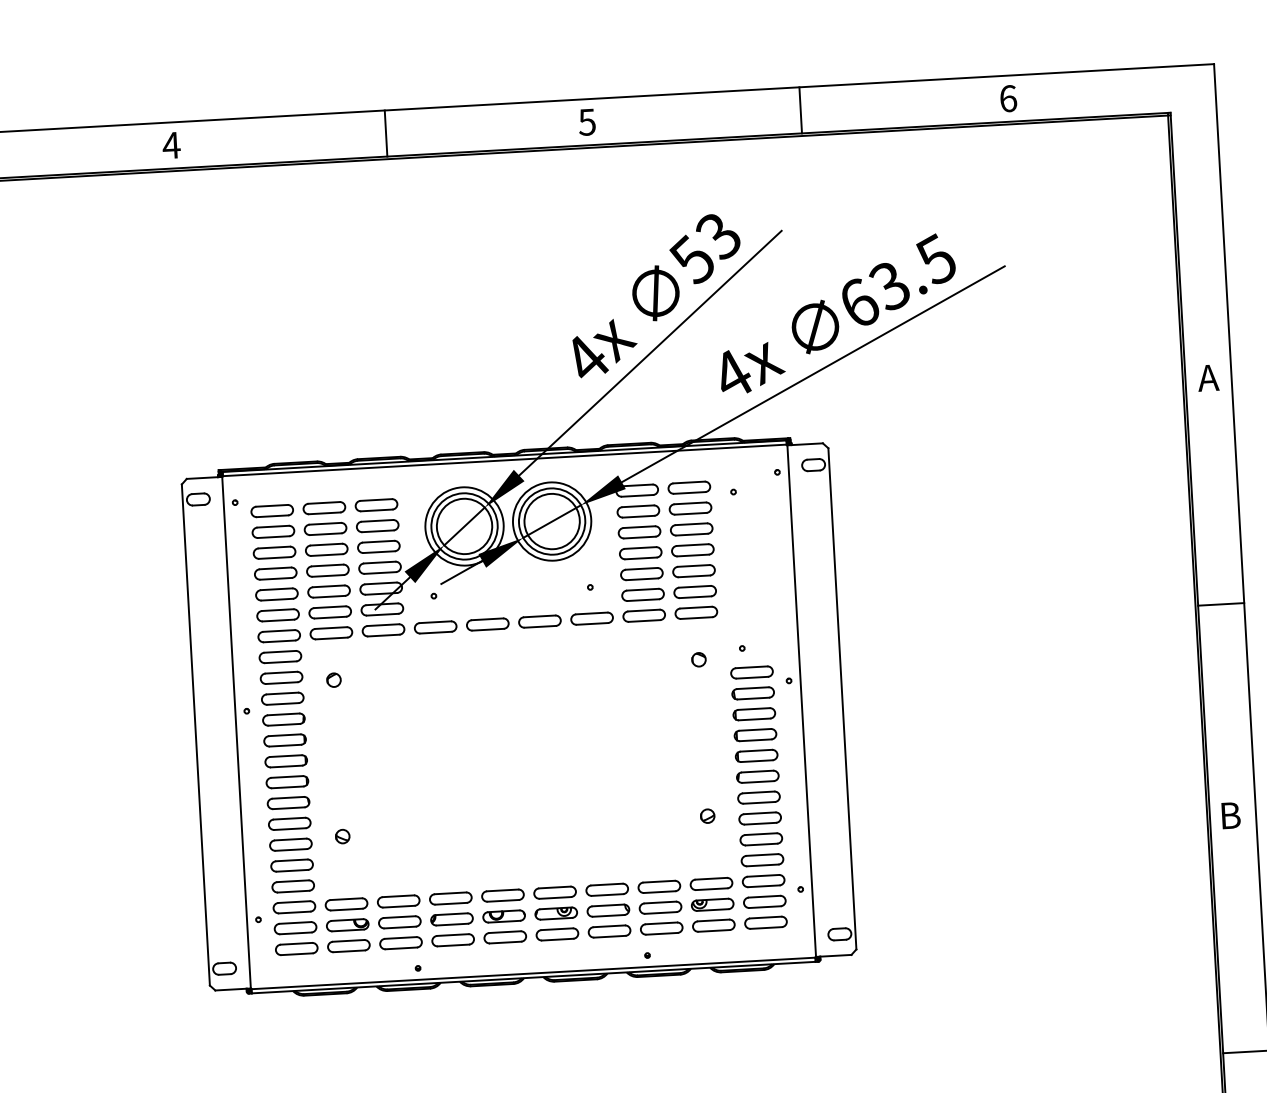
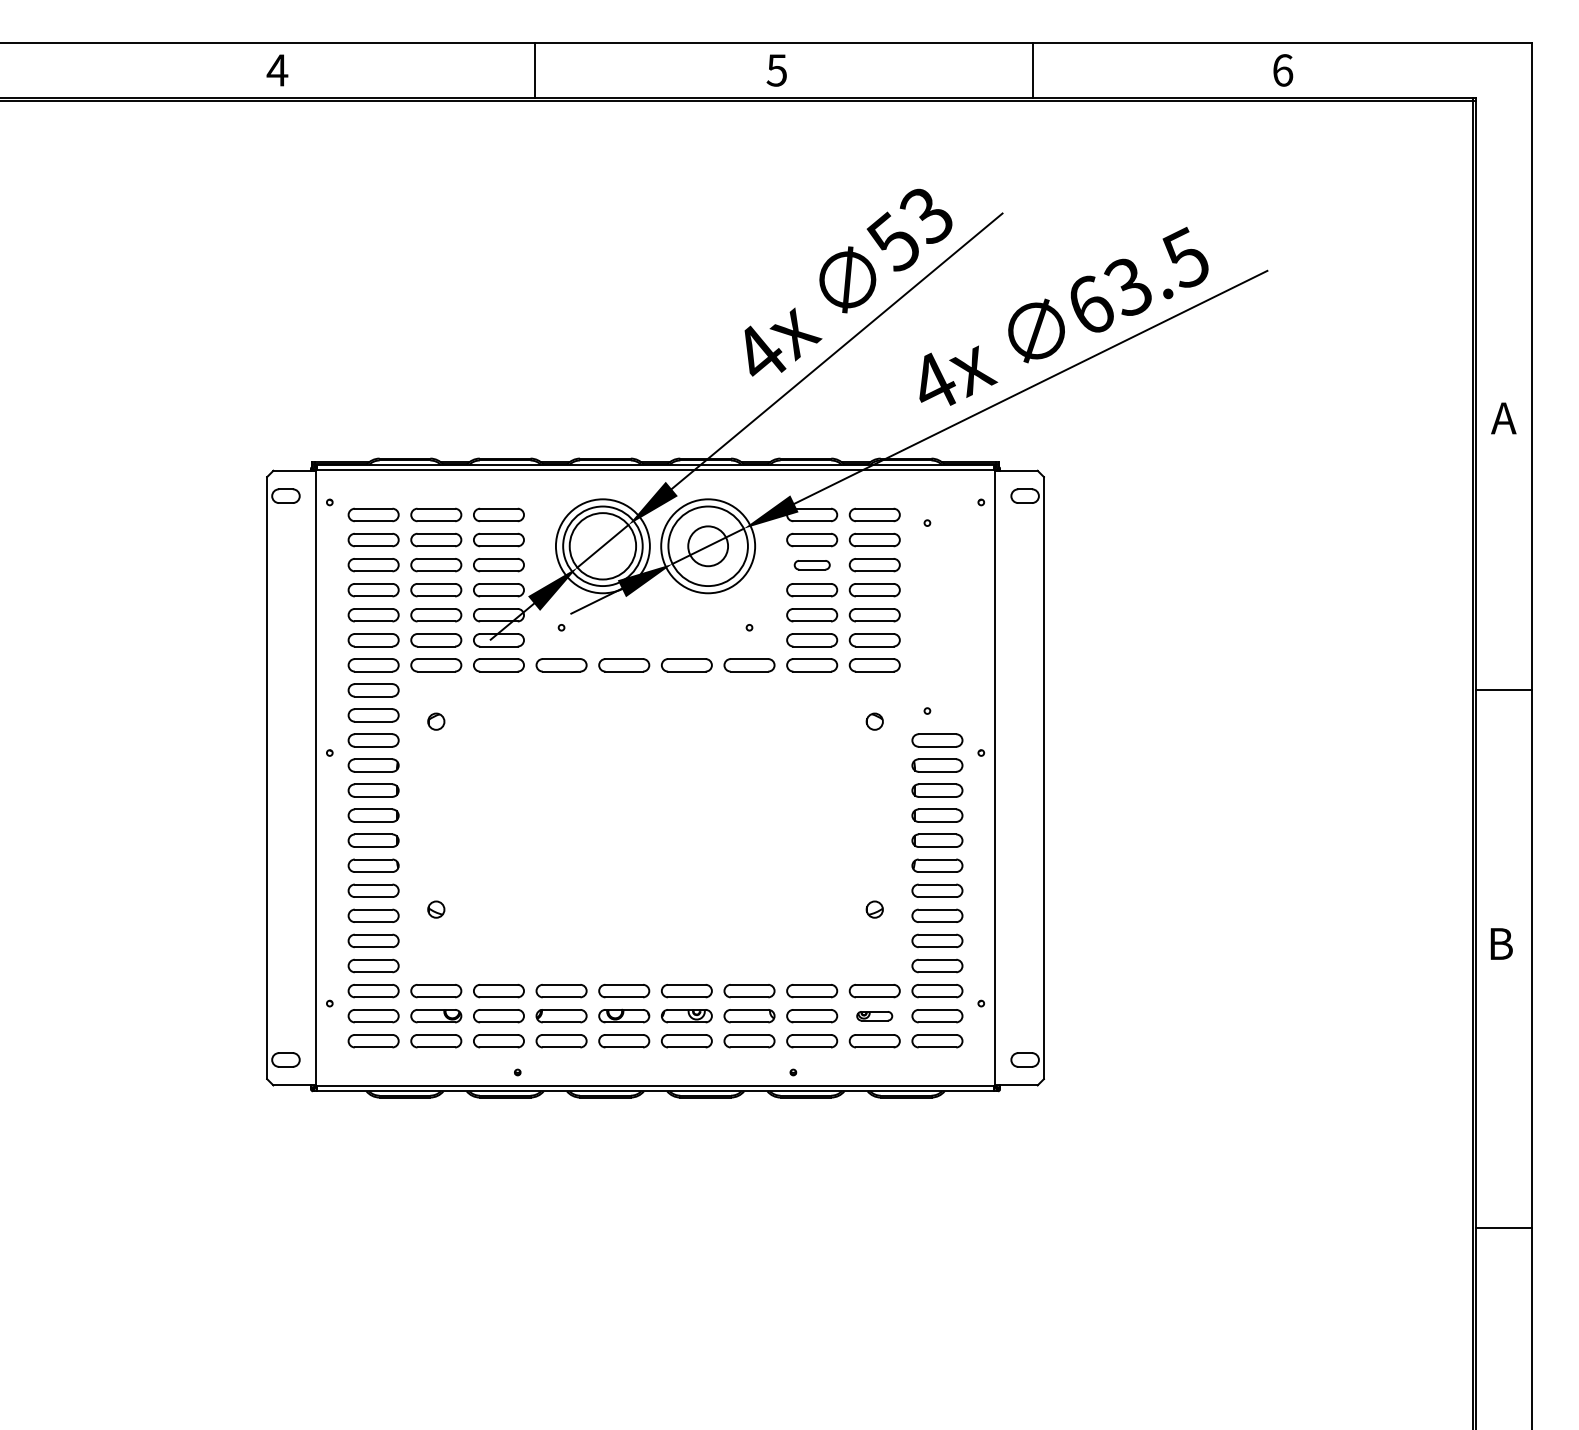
circle: (551, 521) -> (707, 546), size x0.6
part: (639, 532) -> (812, 565), size x0.7
part: (712, 905) -> (874, 1016), size x0.7

